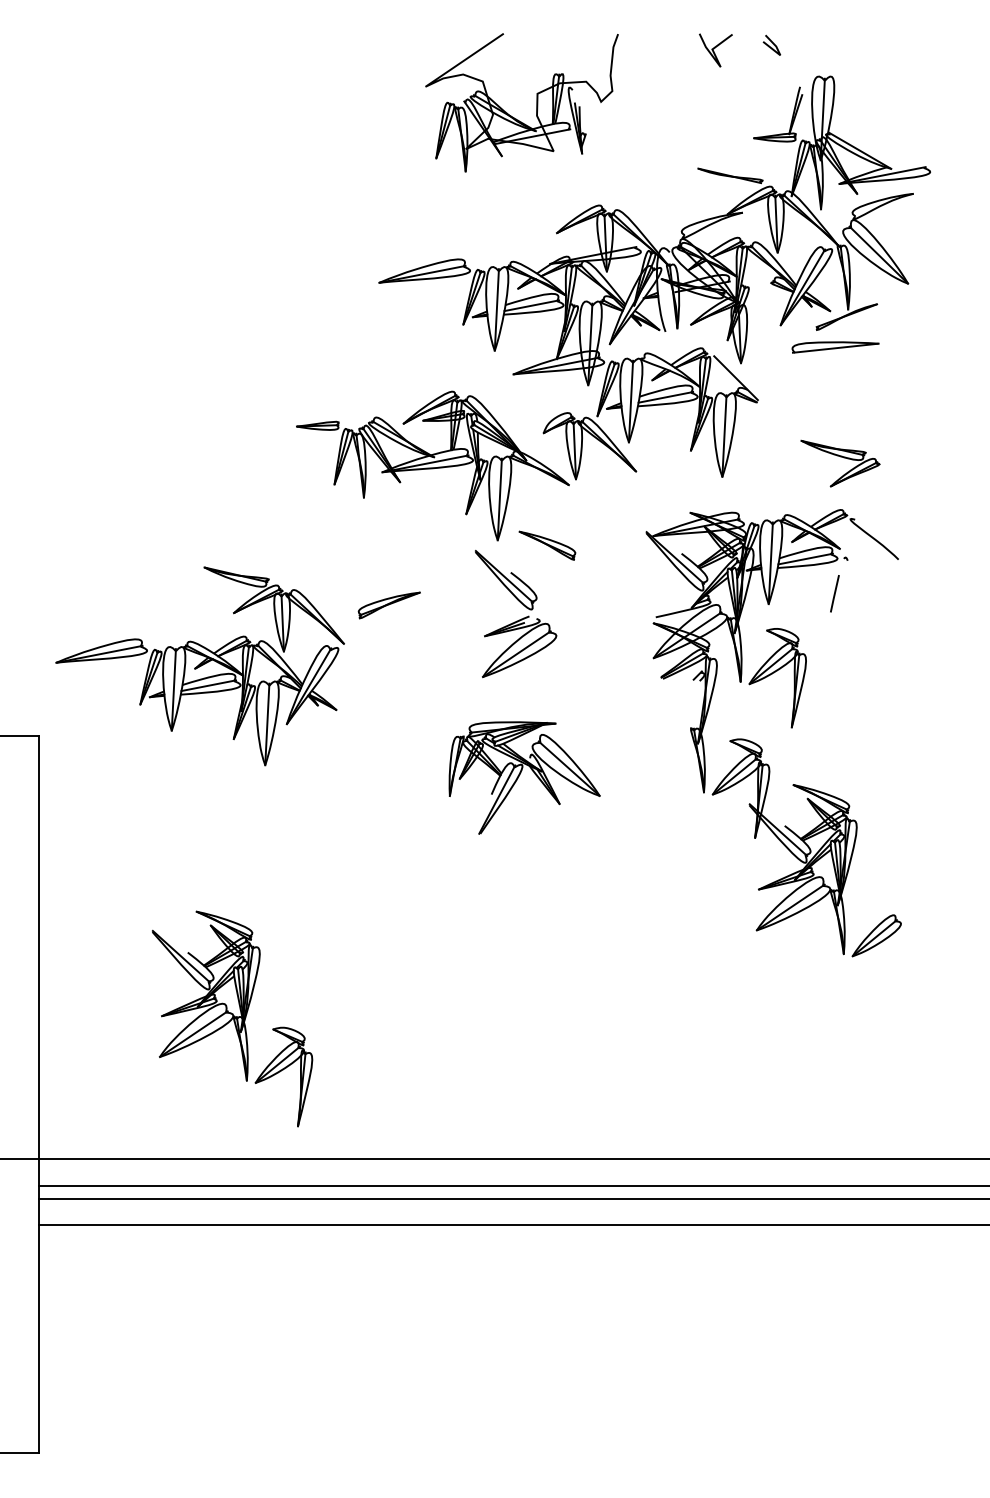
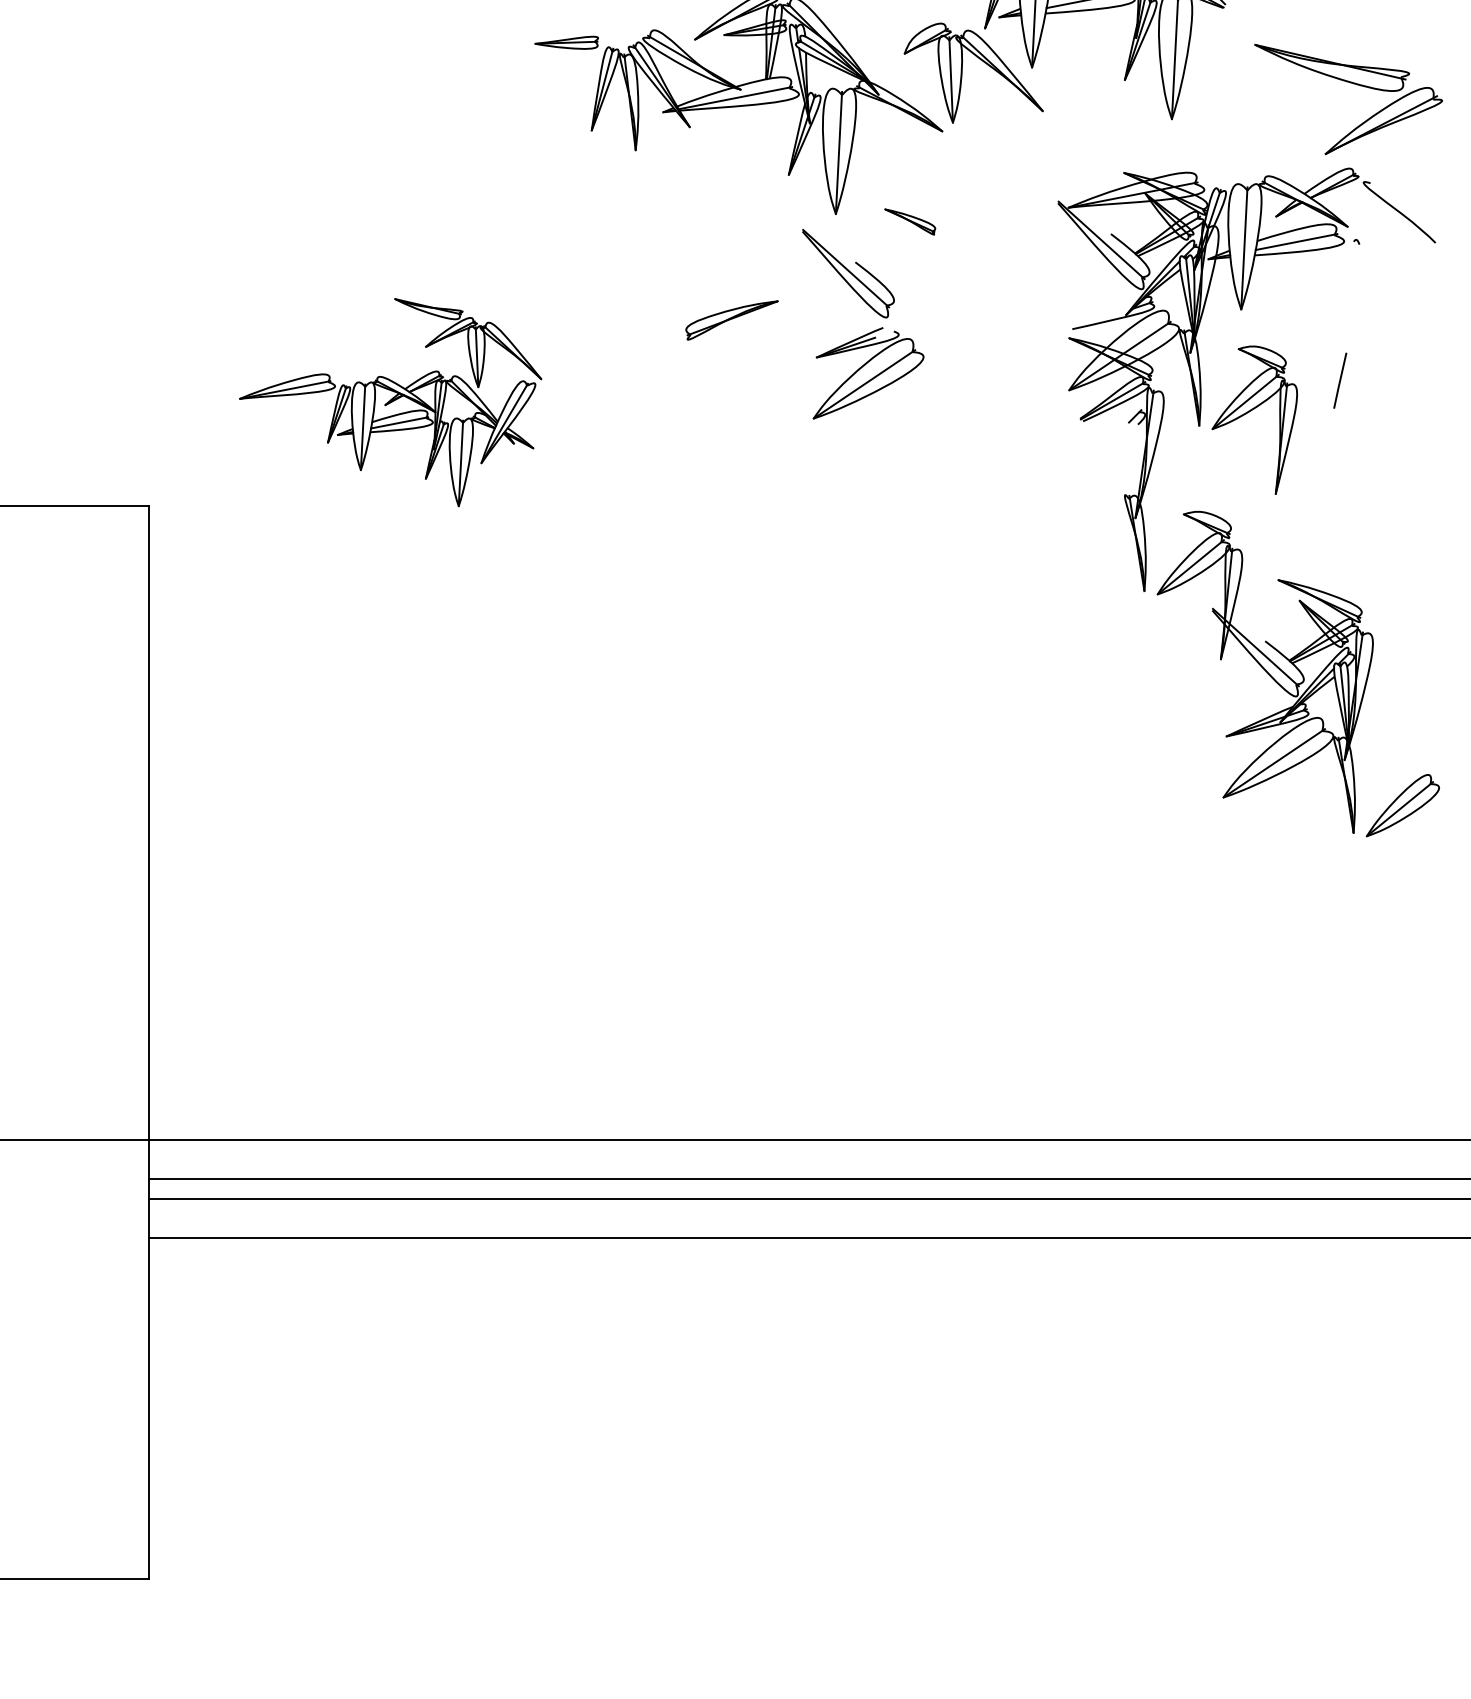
part: (840, 463) -> (1348, 99), size x1.6
part: (547, 545) -> (910, 221), size x0.6
line: (834, 593) -> (1339, 380), moved
part: (388, 605) -> (730, 320), moved
part: (199, 666) -> (389, 402), size x0.7
part: (524, 777) -> (875, 568), removed
part: (232, 1018) -> (439, 929), removed

